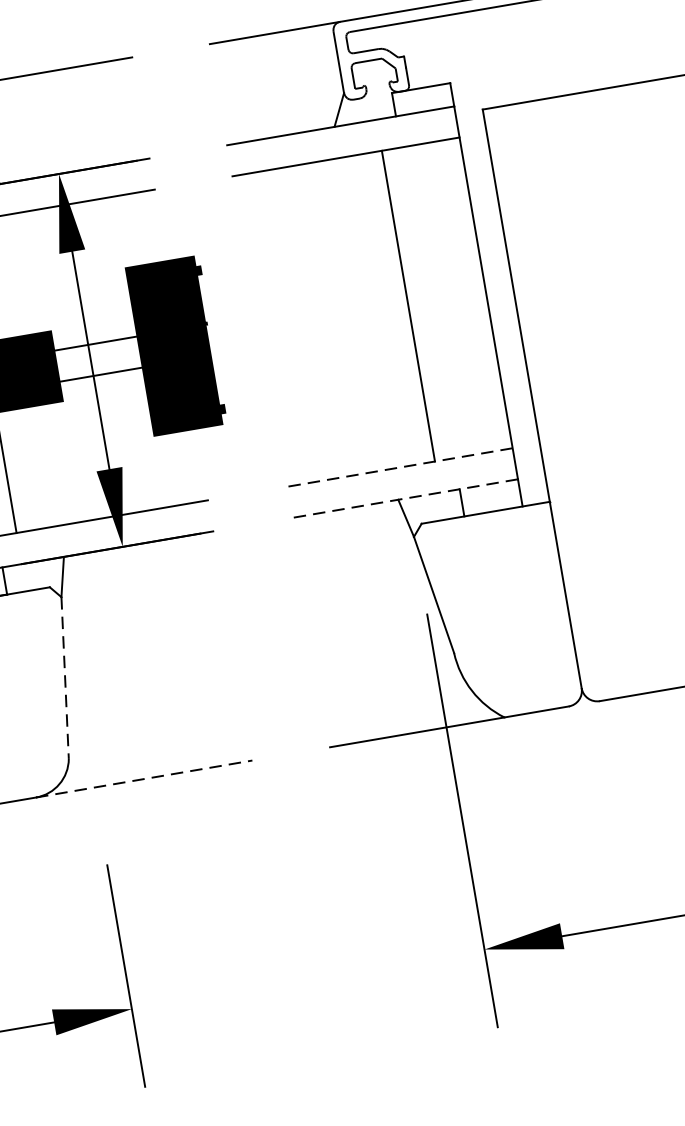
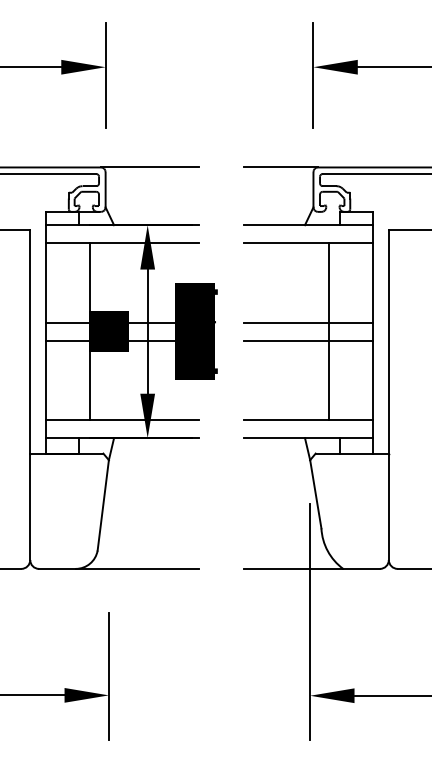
line: (369, 296) -> (308, 322), added
line: (375, 327) -> (308, 340), added
line: (399, 467) -> (308, 420), dashed -> solid
line: (404, 499) -> (308, 438), dashed -> solid
line: (65, 678) -> (103, 505), dashed -> solid
line: (143, 778) -> (137, 568), dashed -> solid

